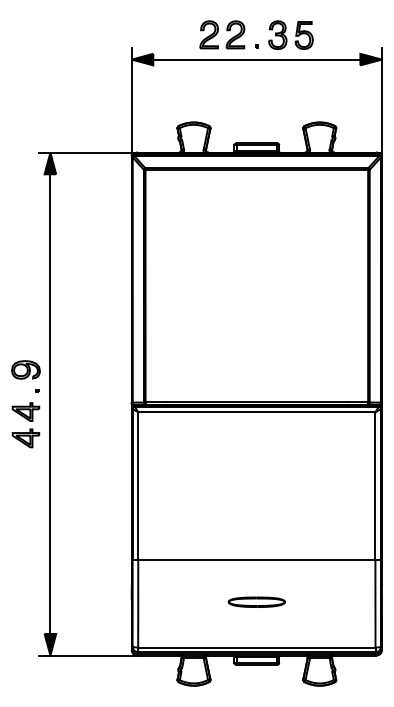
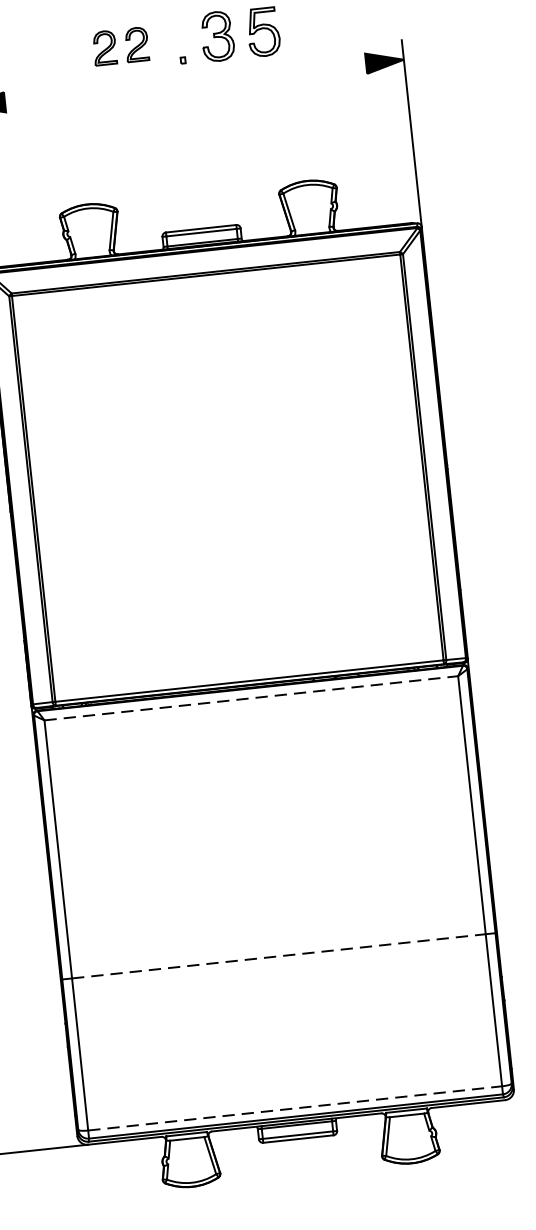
part: (222, 34) -> (120, 45), size x0.7
line: (256, 59) -> (184, 82), removed
line: (256, 412) -> (250, 698), solid -> dashed
line: (256, 560) -> (278, 956), solid -> dashed
part: (256, 601) -> (285, 1028), removed
line: (256, 647) -> (294, 1108), solid -> dashed

